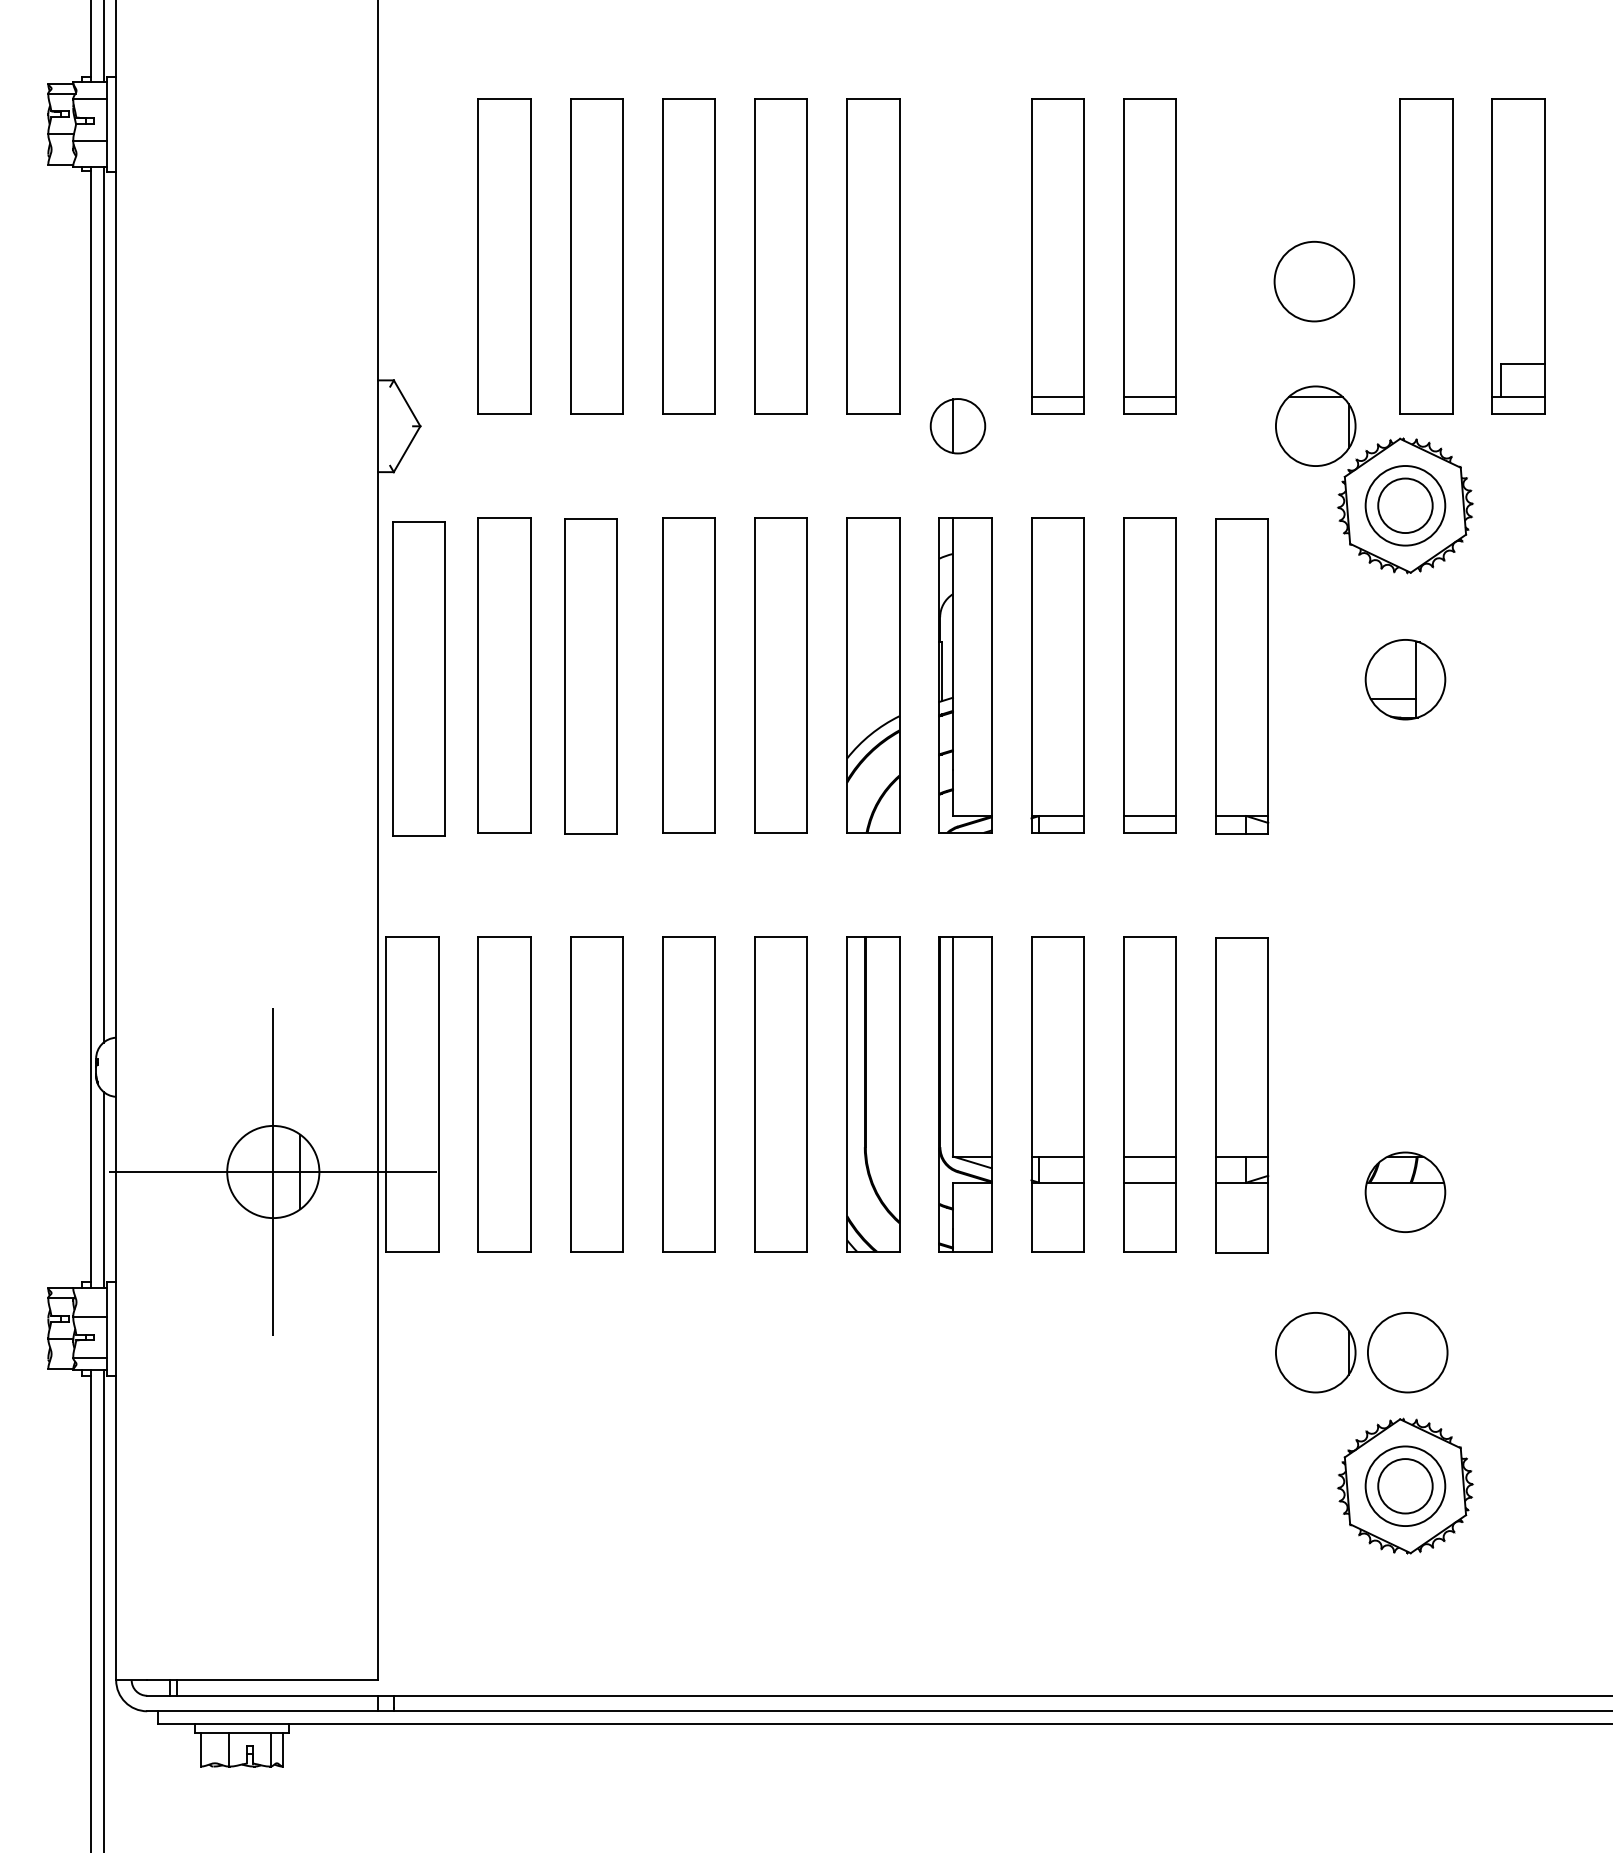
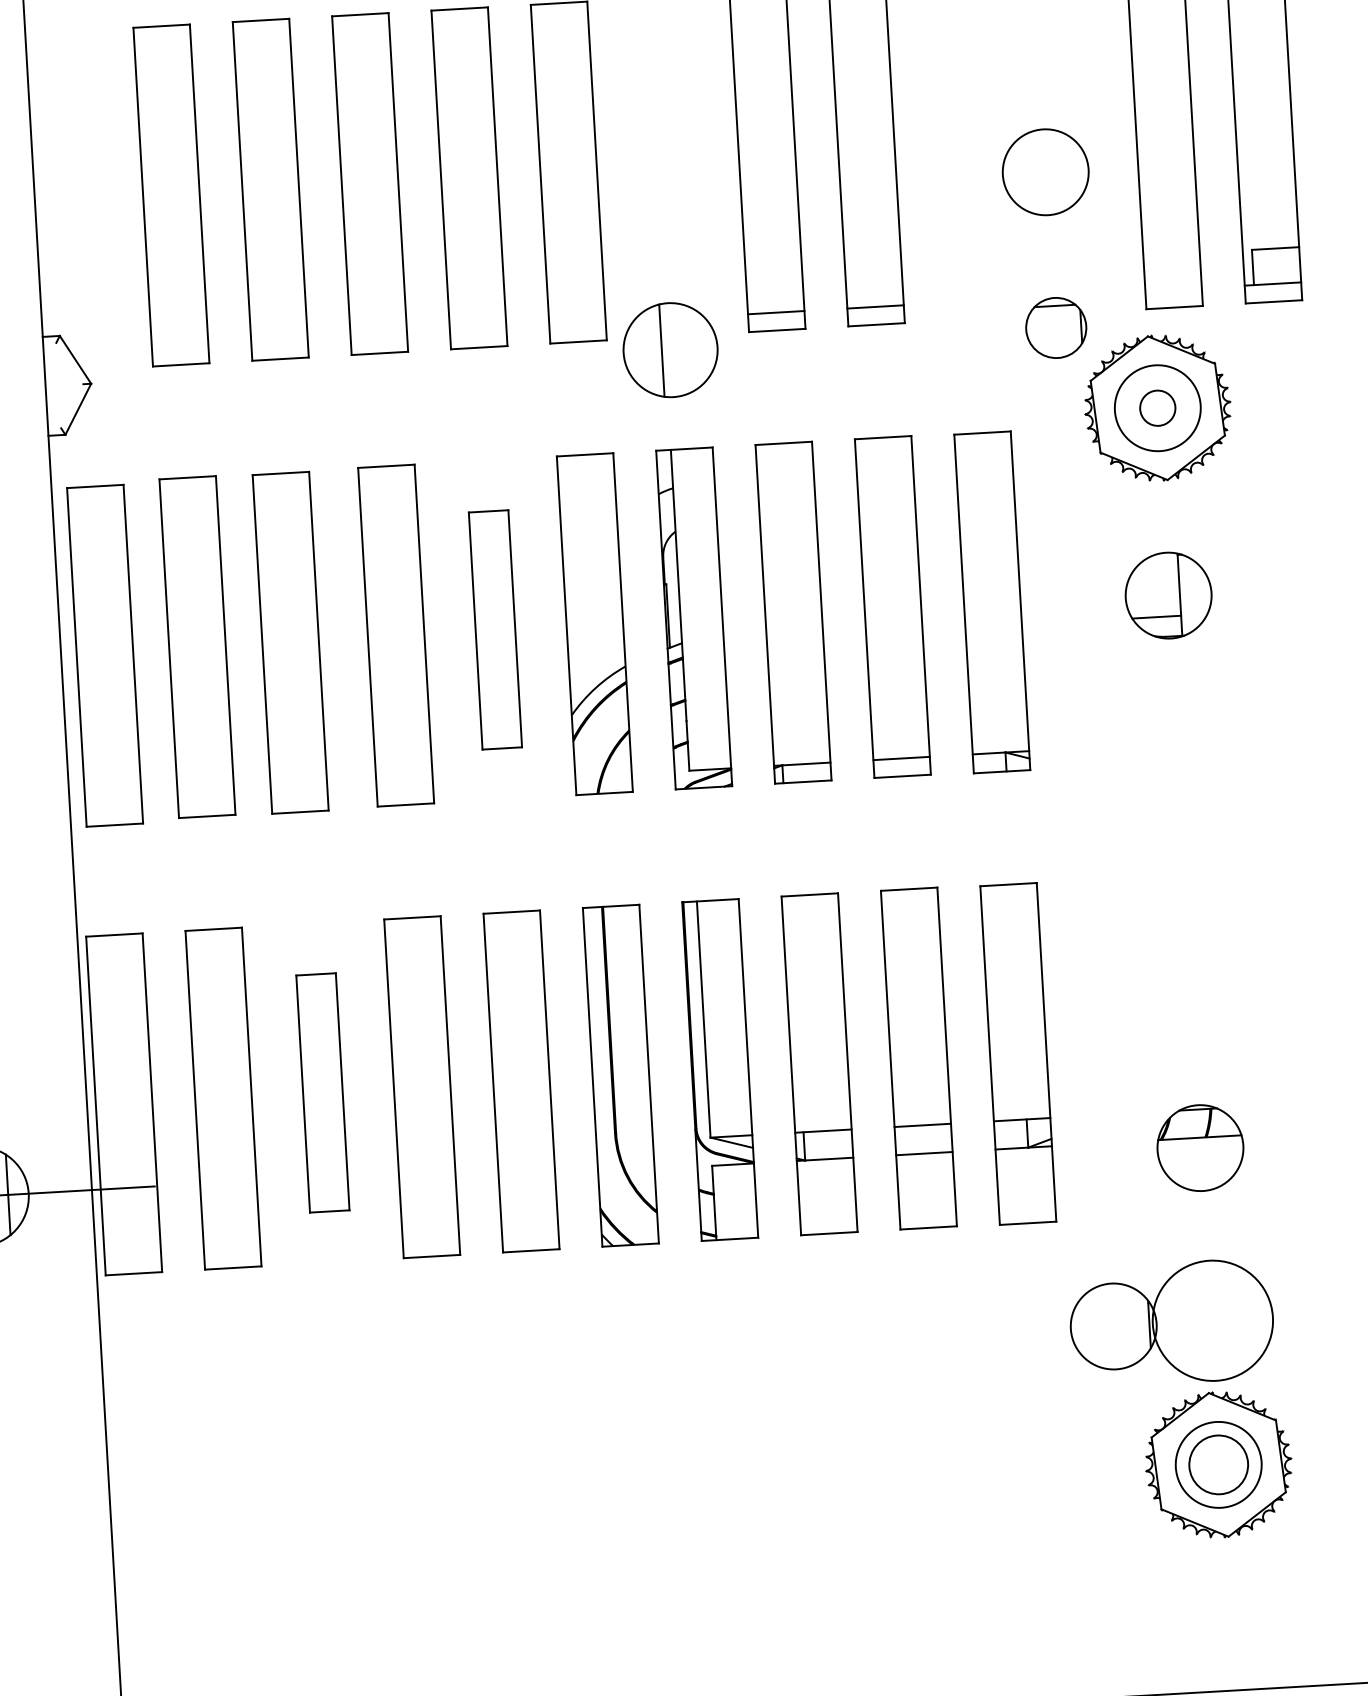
part: (1315, 425) -> (1055, 327), size x0.7
part: (957, 426) -> (670, 350), size x1.6
circle: (1405, 505) -> (1157, 407), size x0.6
part: (780, 675) -> (494, 629), size x0.7
part: (596, 1094) -> (322, 1092), size x0.7
circle: (1407, 1352) -> (1212, 1320), size x1.4

